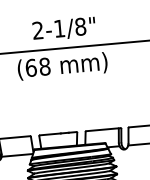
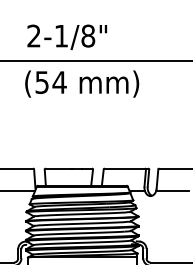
text: (63, 28) -> (66, 36), moved
text: (37, 67) -> (50, 82), (68 -> (54

